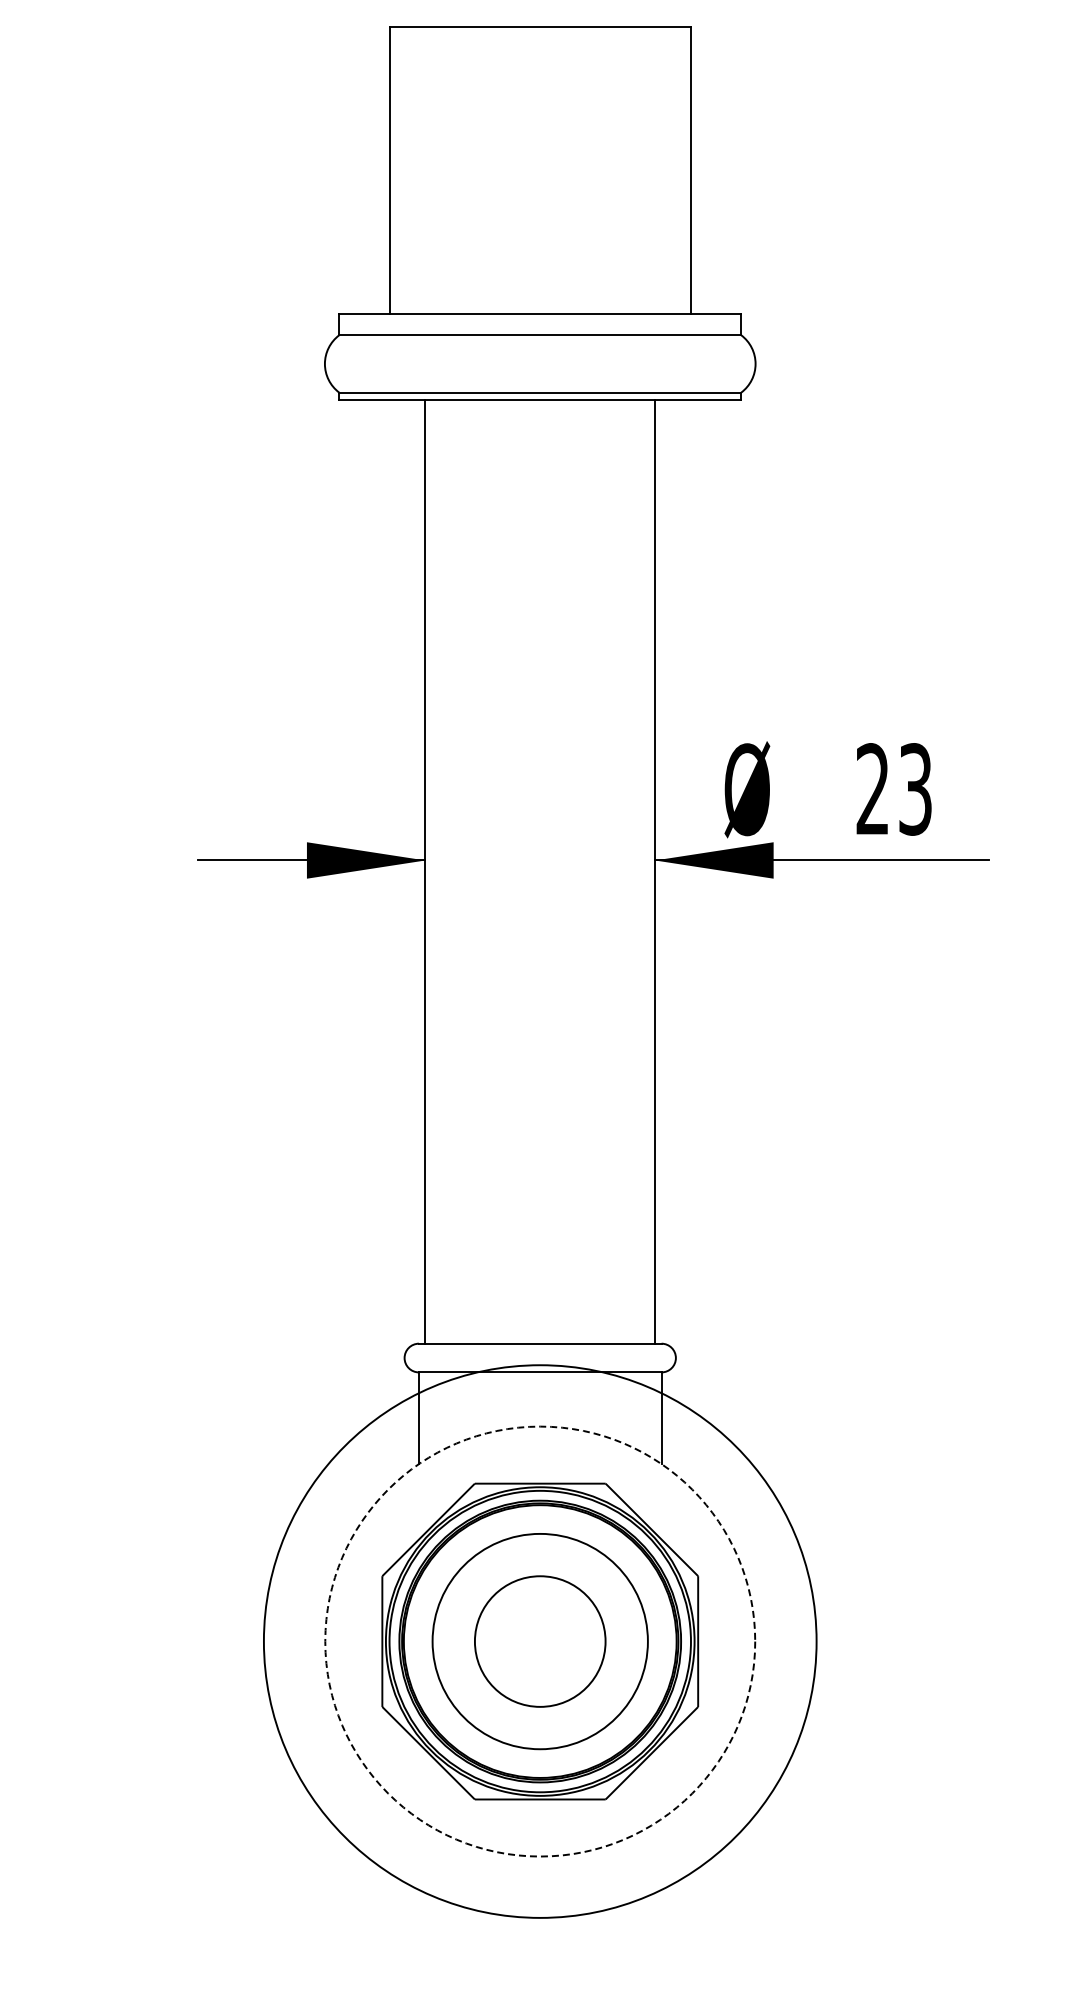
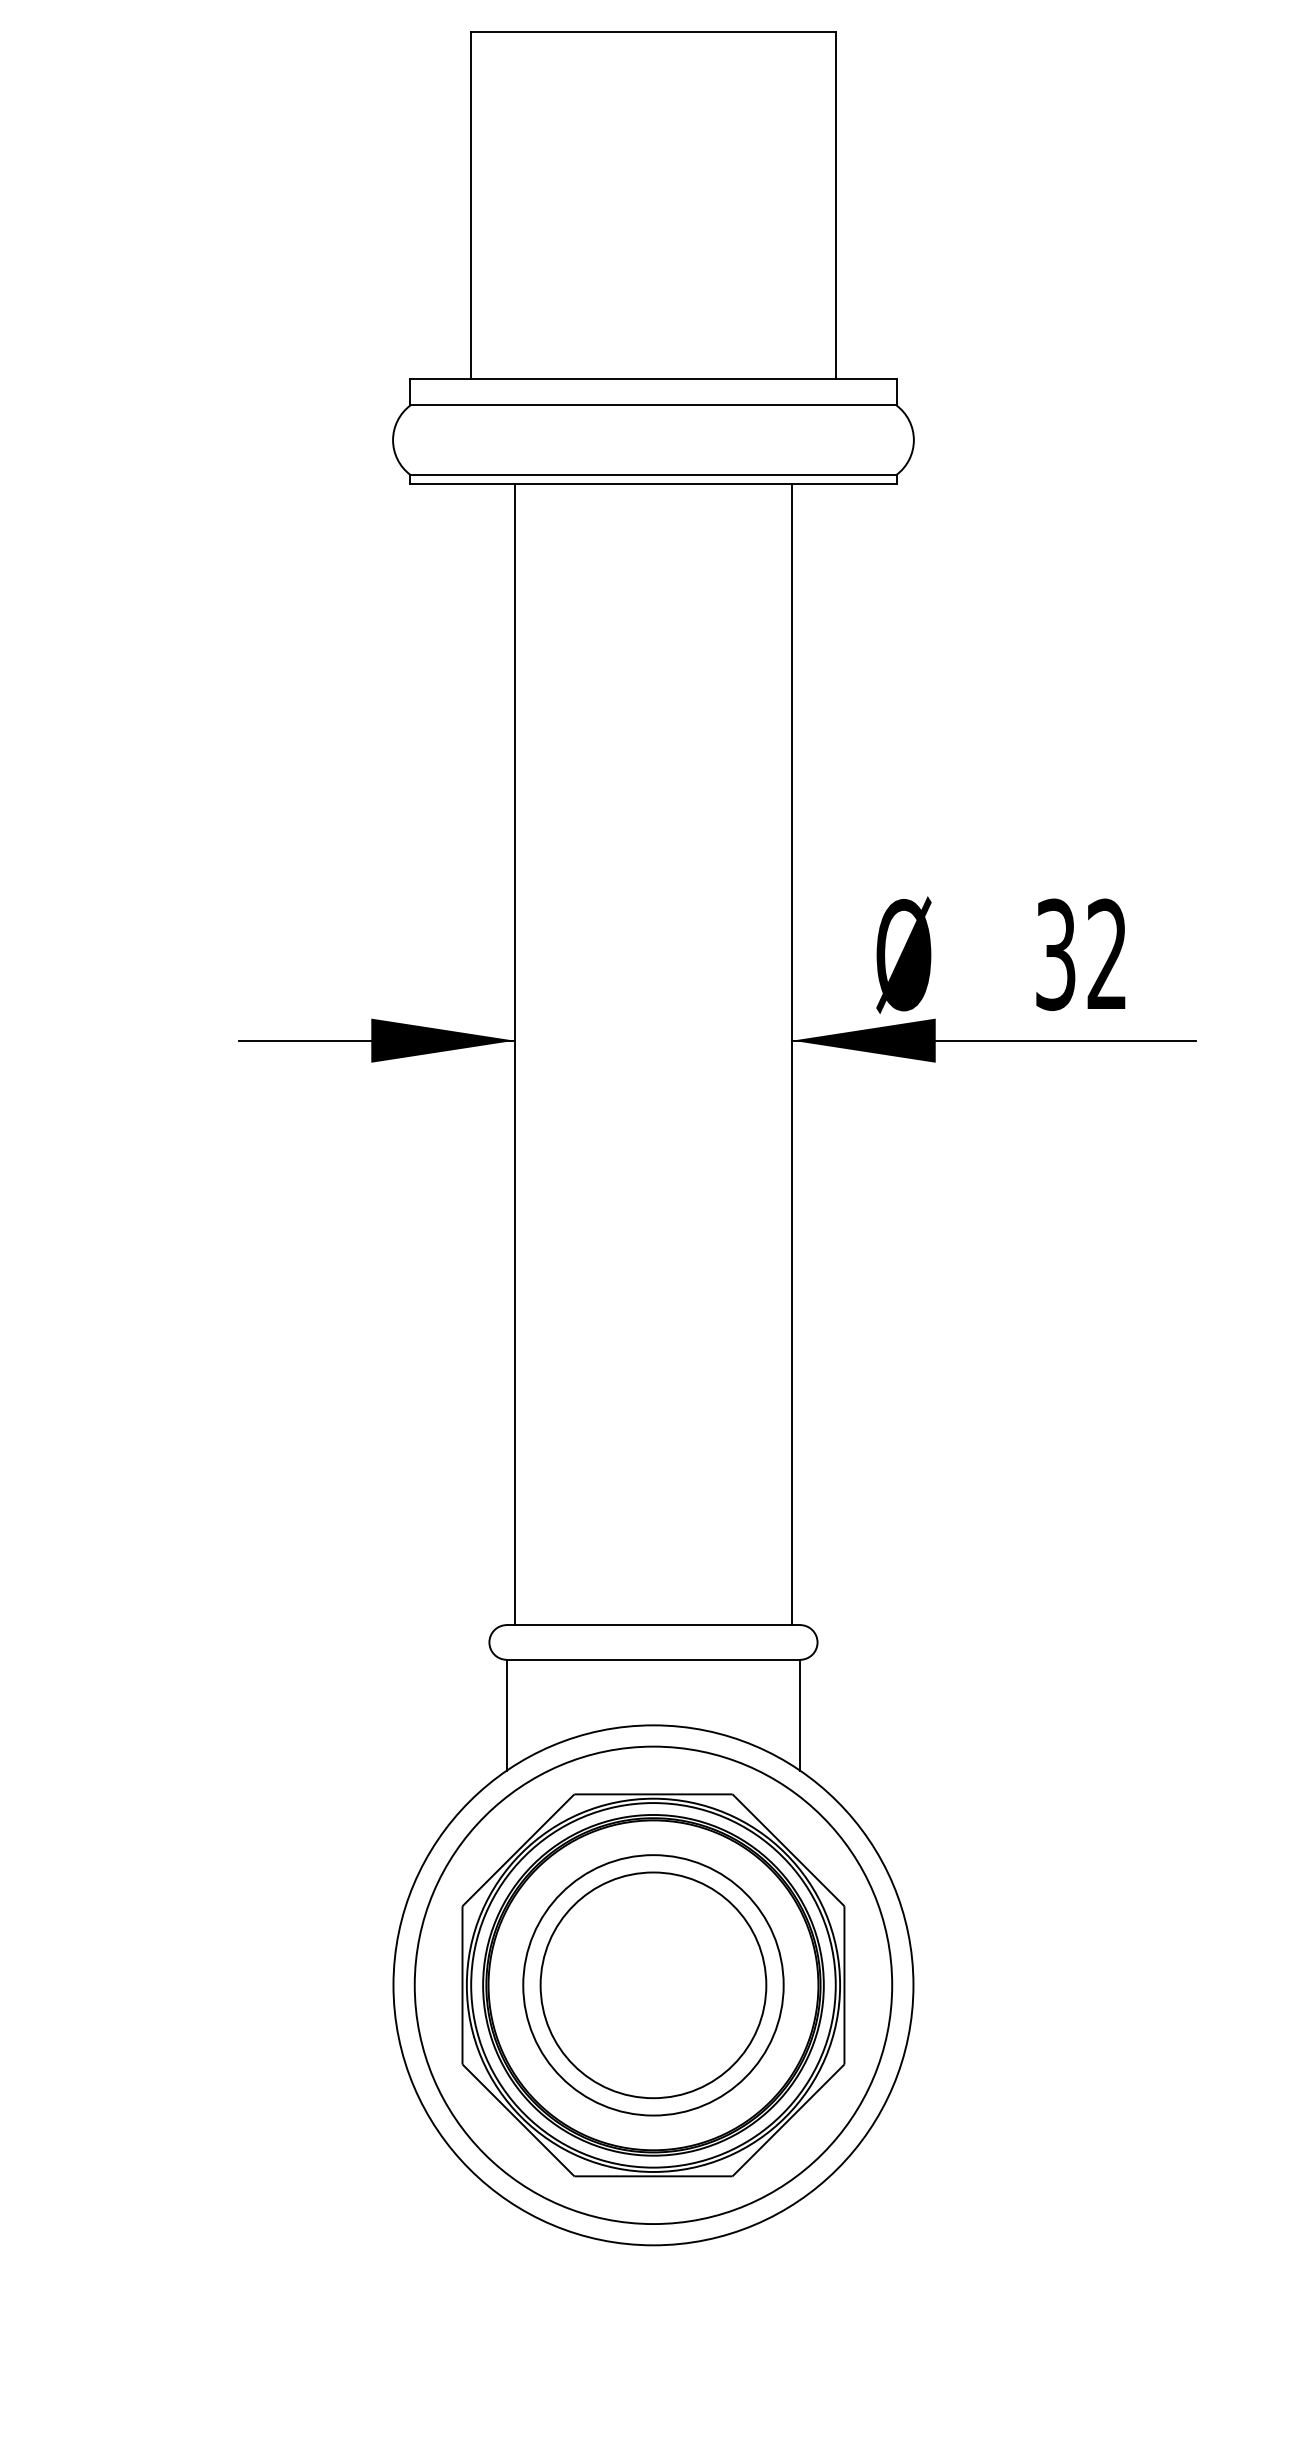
text: (893, 789) -> (1080, 954), 23 -> 32
circle: (539, 1641) -> (652, 1985), size x0.71
circle: (539, 1641) -> (652, 1985), size x1.43
circle: (540, 1641) -> (653, 1985), dashed -> solid

